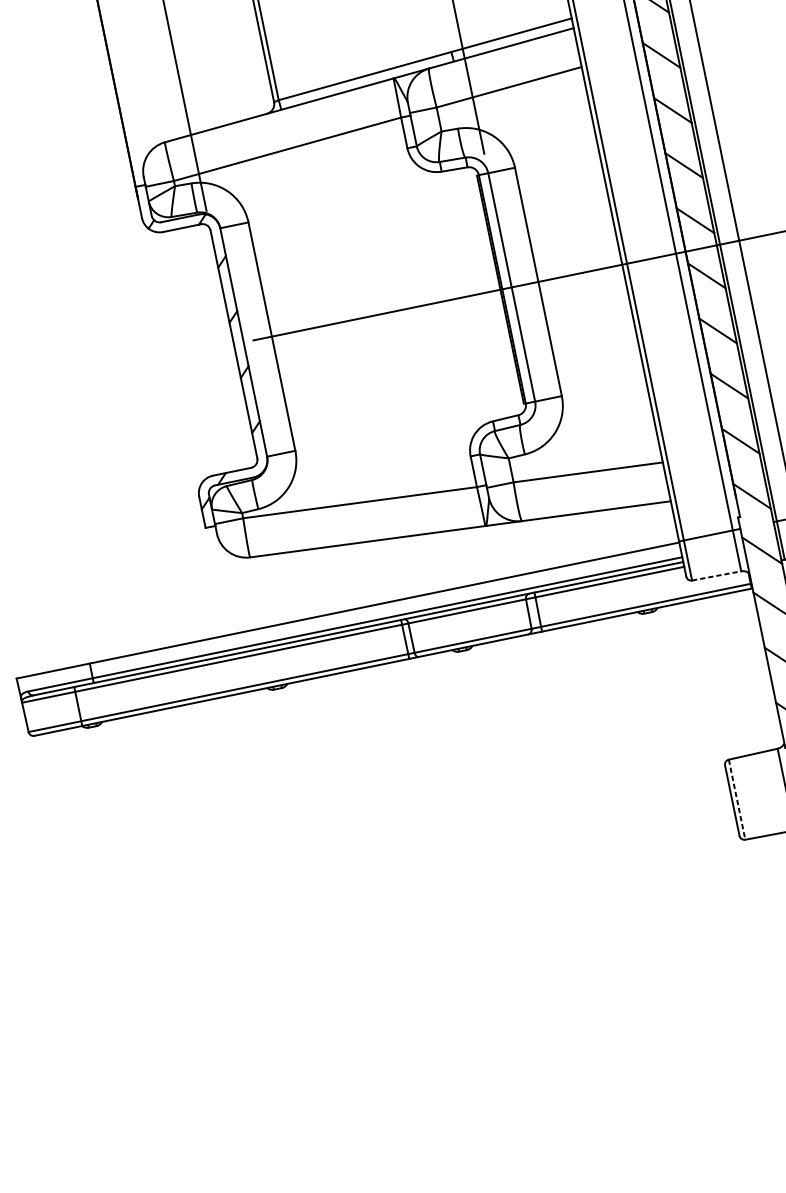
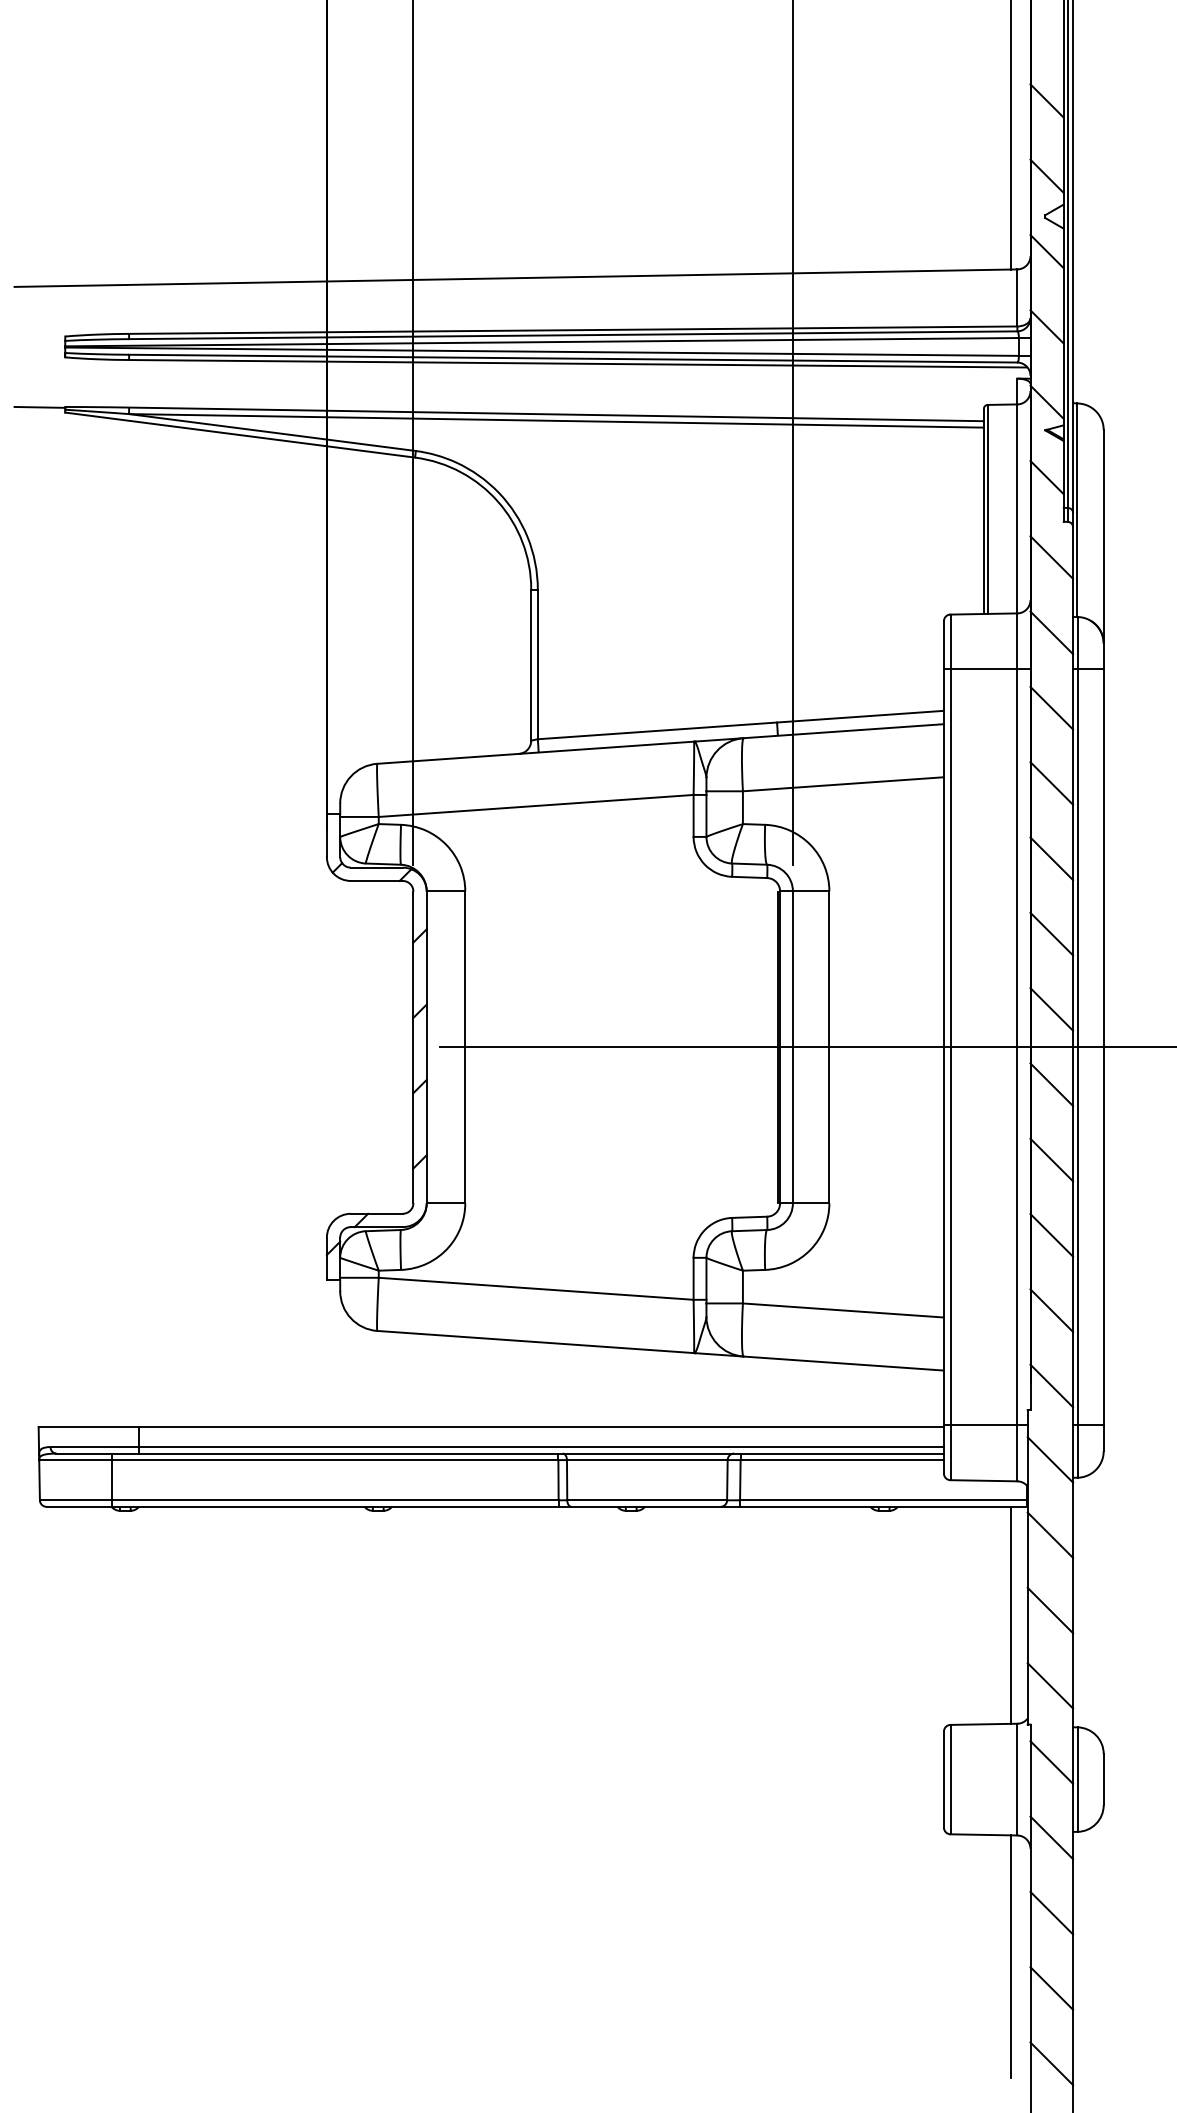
line: (717, 575) -> (984, 1480), dashed -> solid
line: (756, 669) -> (1011, 1614), added
line: (737, 799) -> (950, 1779), dashed -> solid

